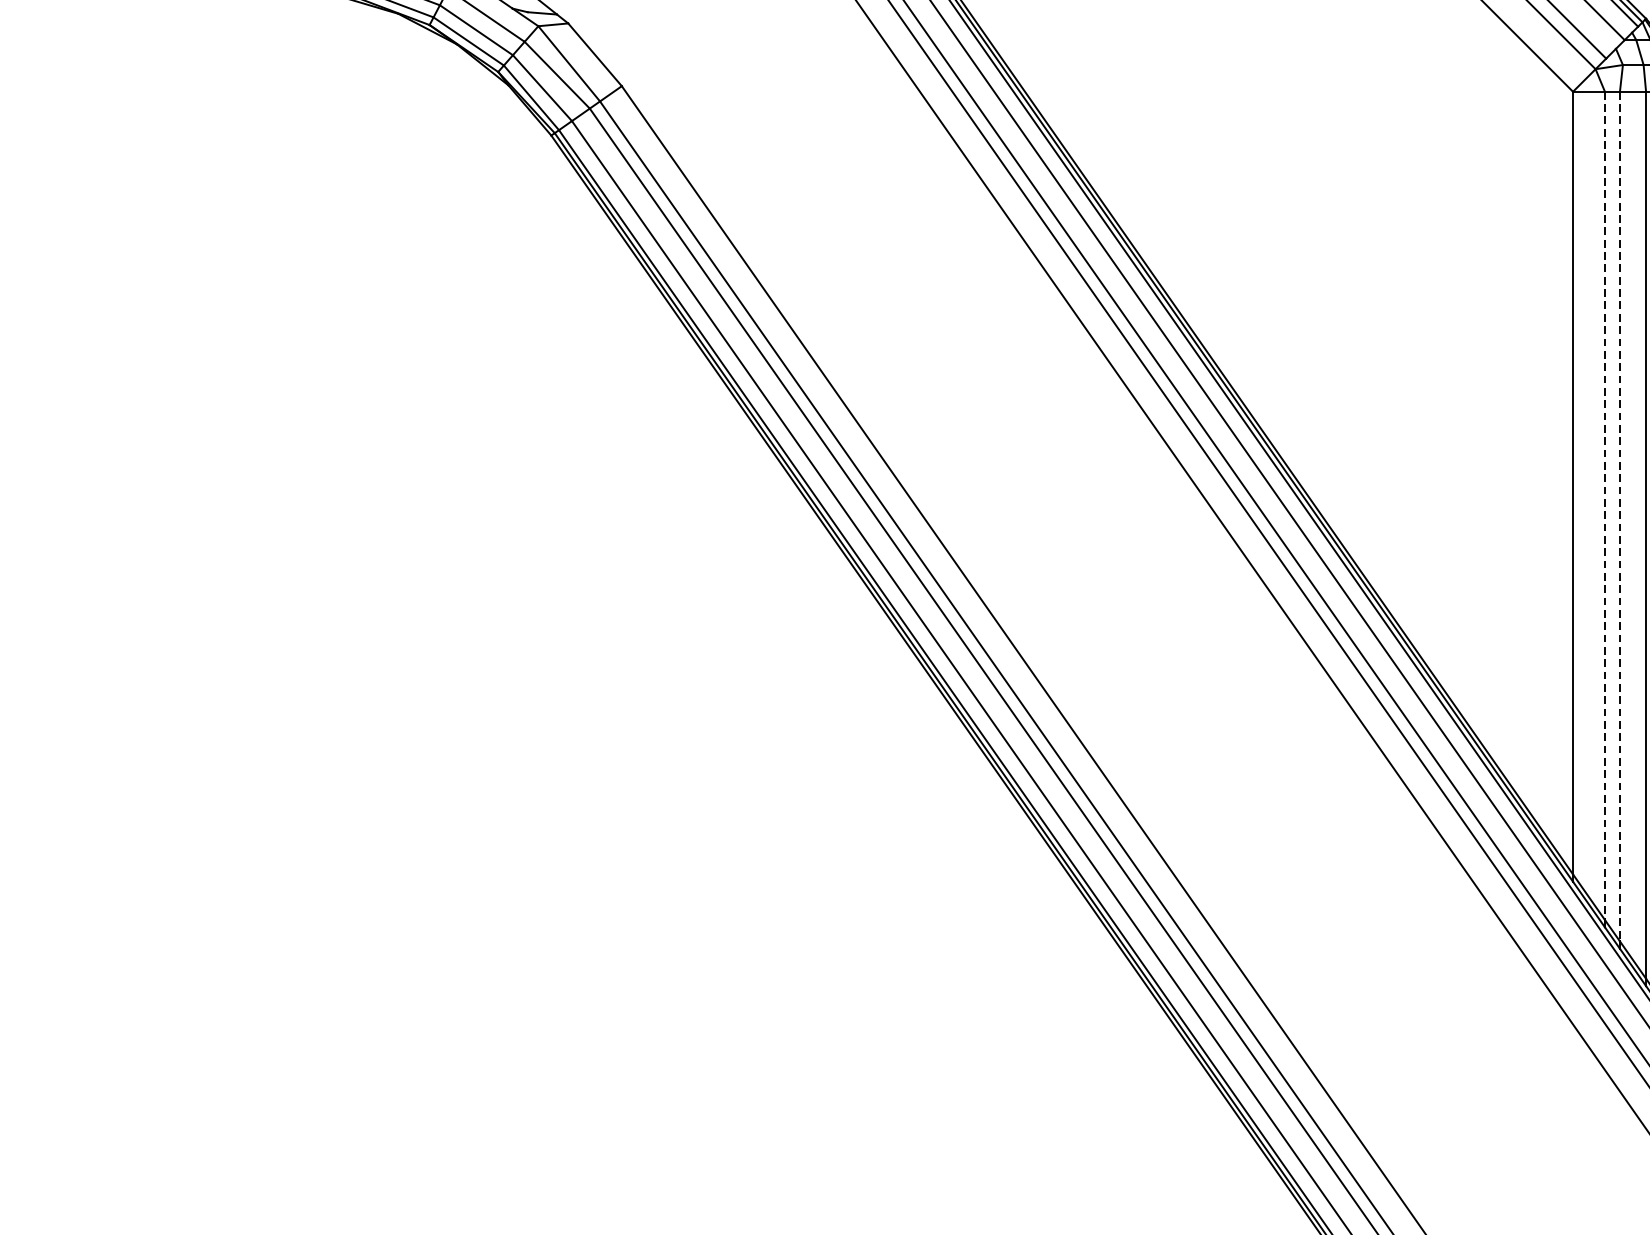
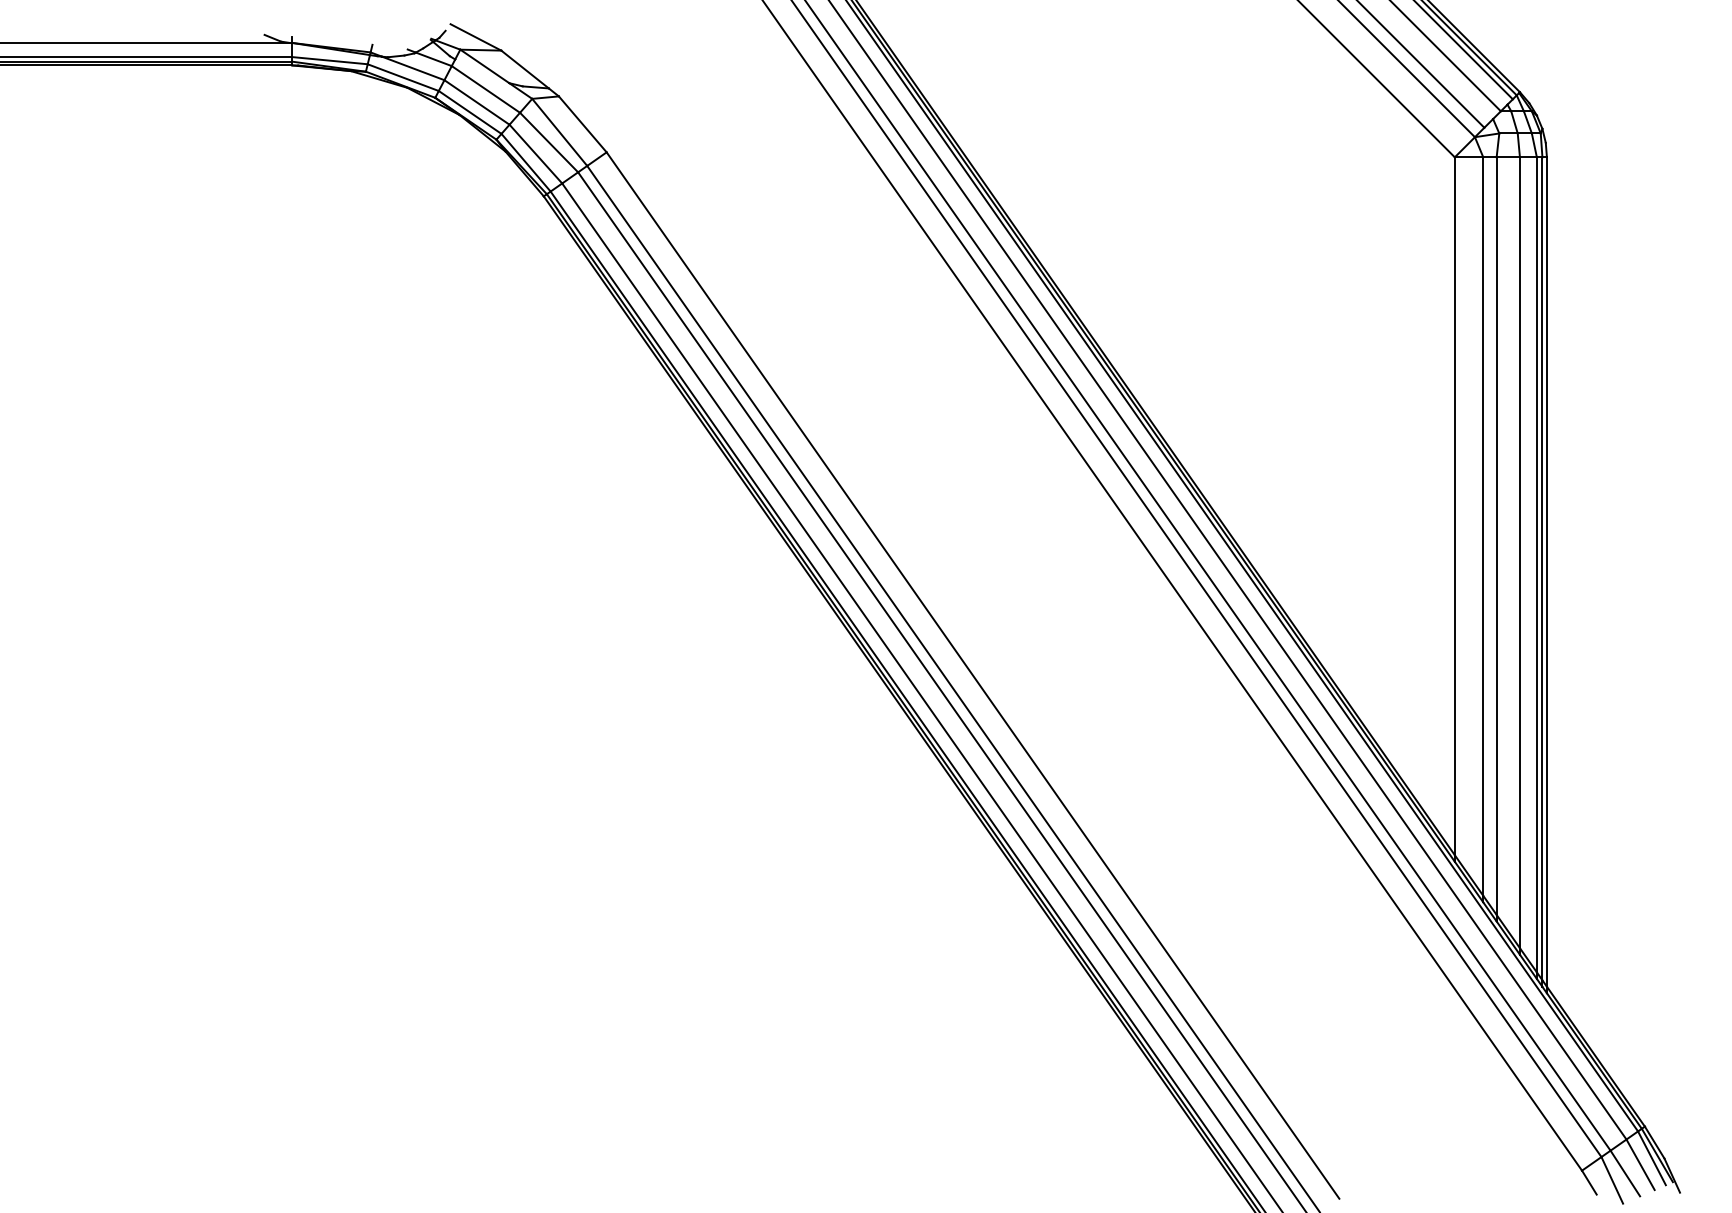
line: (1605, 506) -> (1483, 527), dashed -> solid
line: (1619, 517) -> (1496, 536), dashed -> solid

